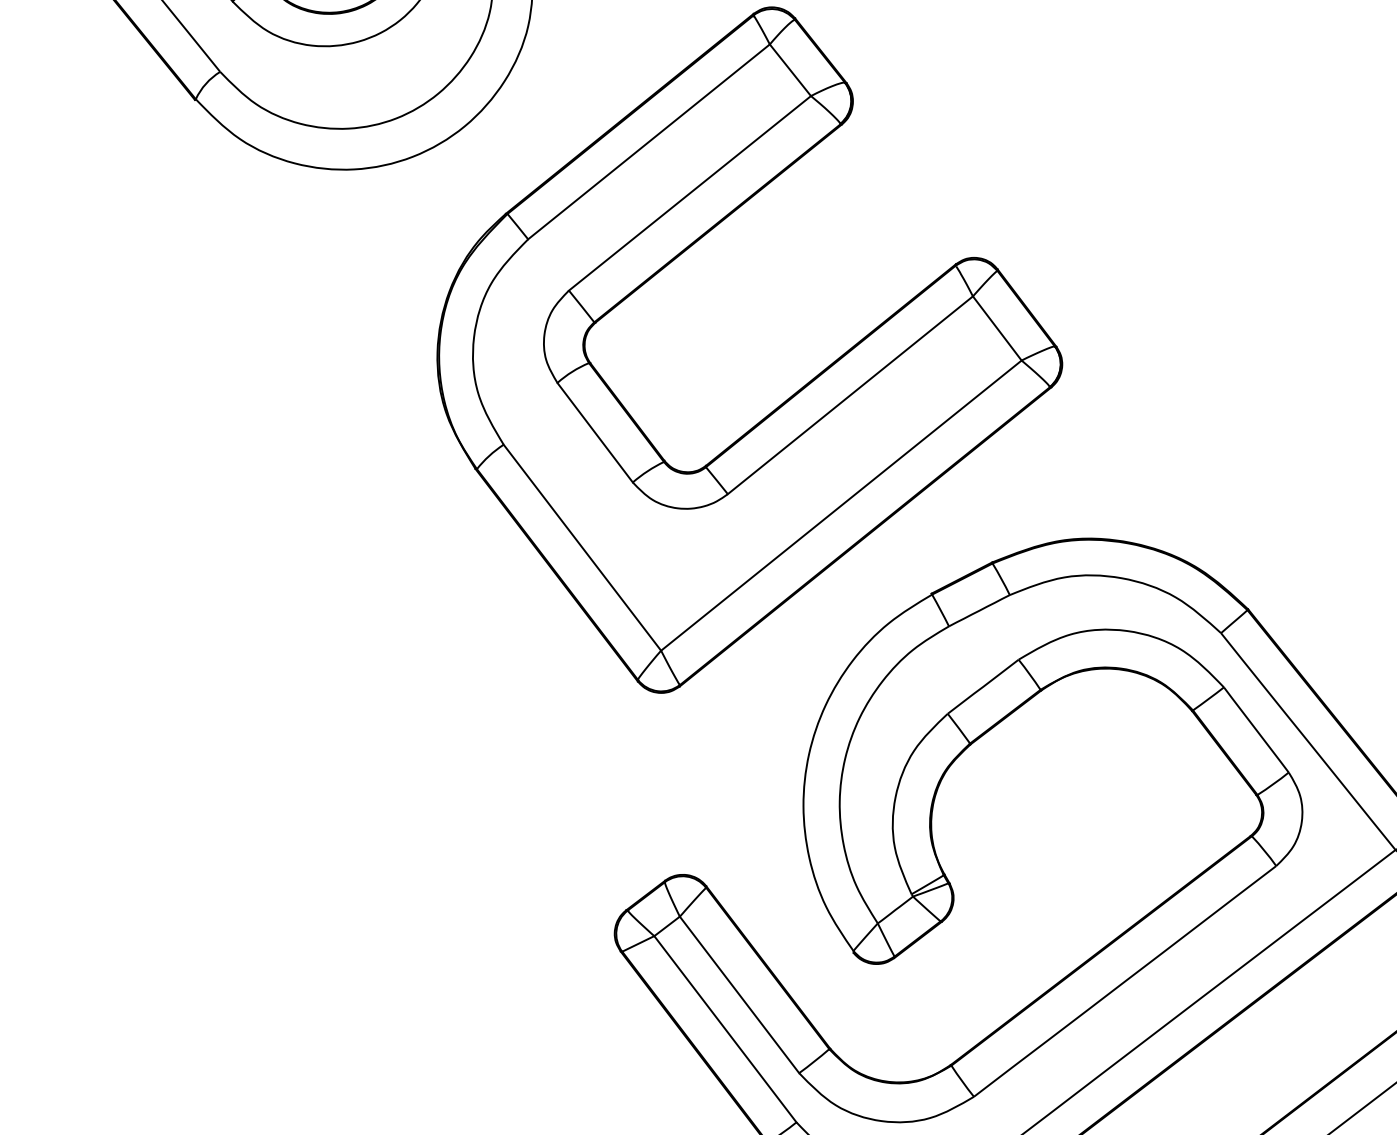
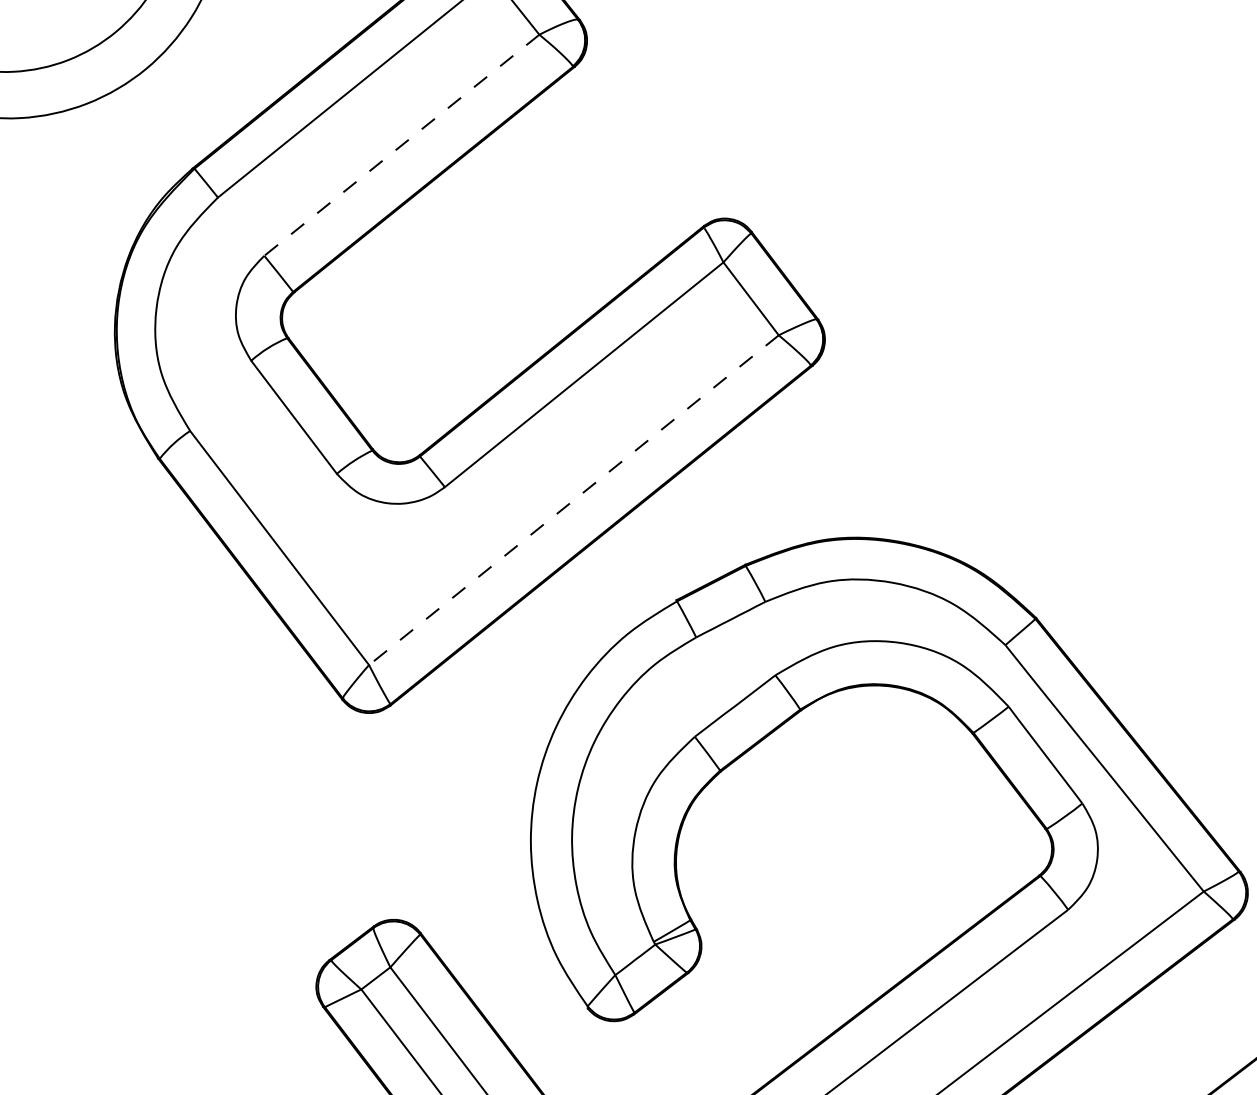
line: (689, 193) -> (401, 145), solid -> dashed
line: (840, 505) -> (572, 500), solid -> dashed

